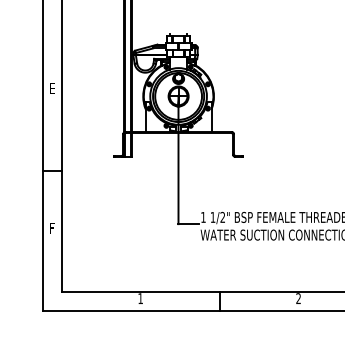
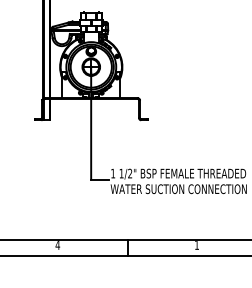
text: (140, 298) -> (57, 245), 1 -> 4
text: (298, 298) -> (196, 245), 2 -> 1

